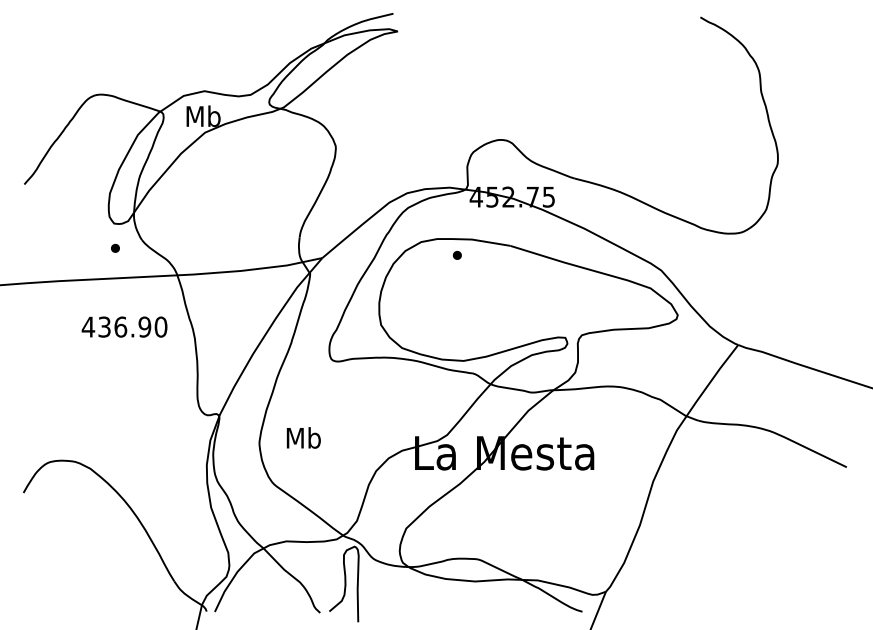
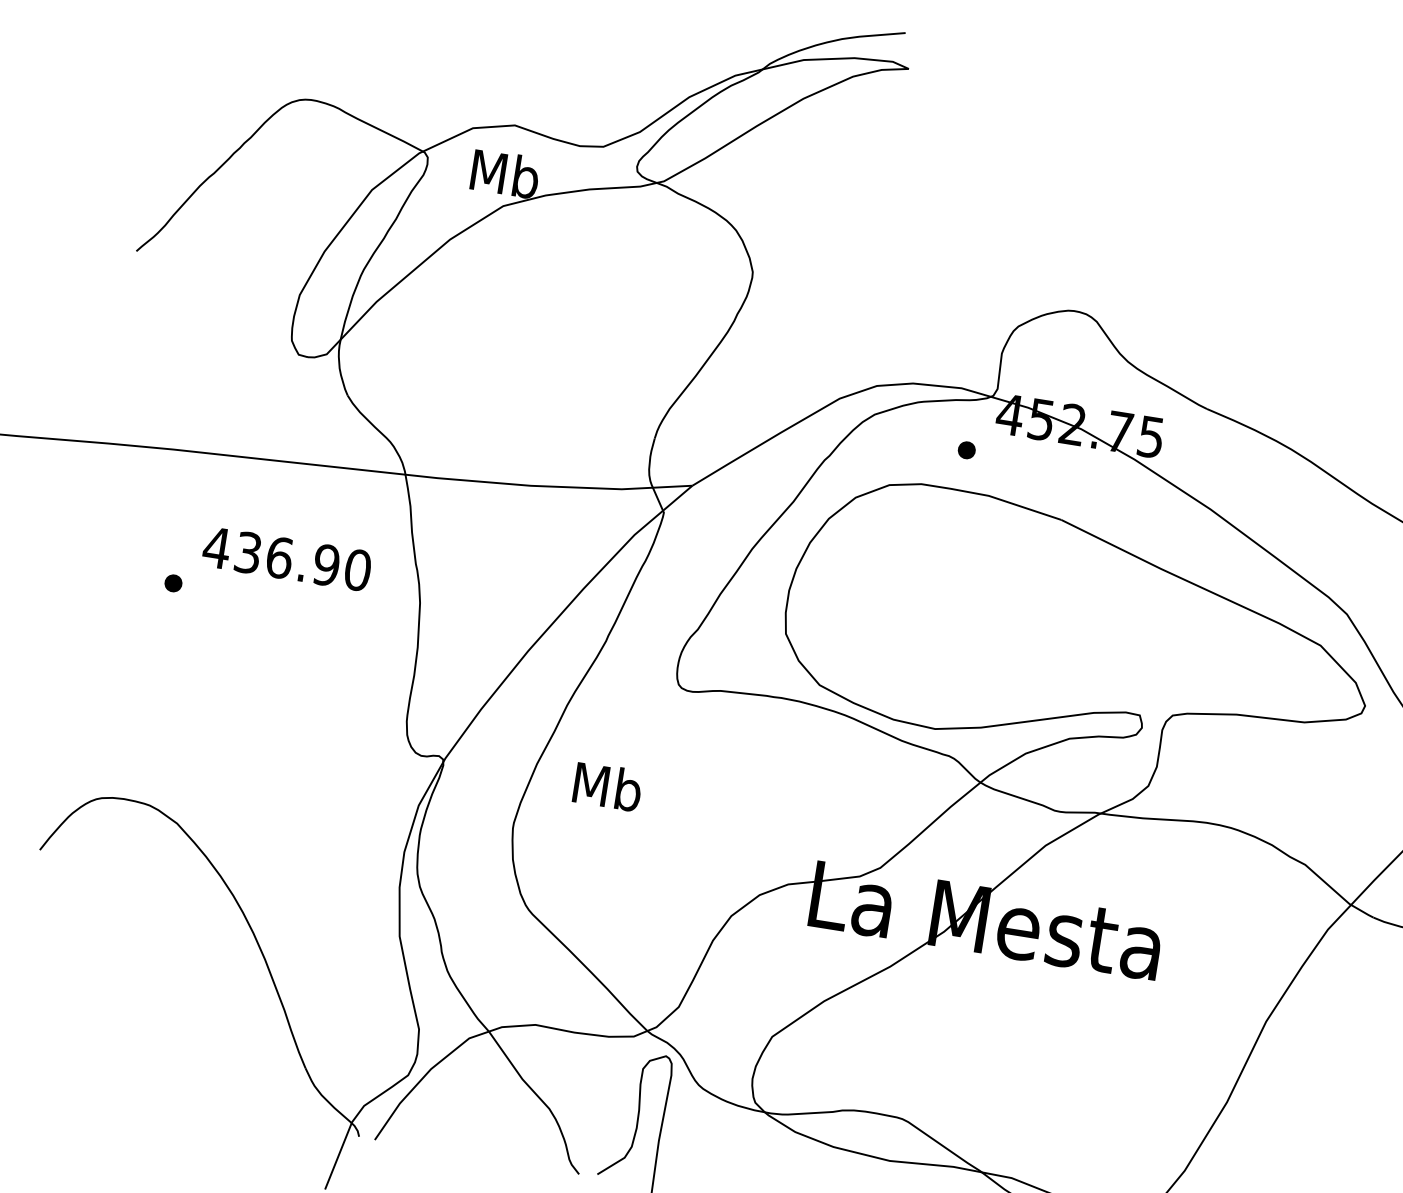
part: (115, 247) -> (173, 581), moved
part: (456, 255) -> (965, 450), moved
text: (303, 437) -> (607, 785), moved

